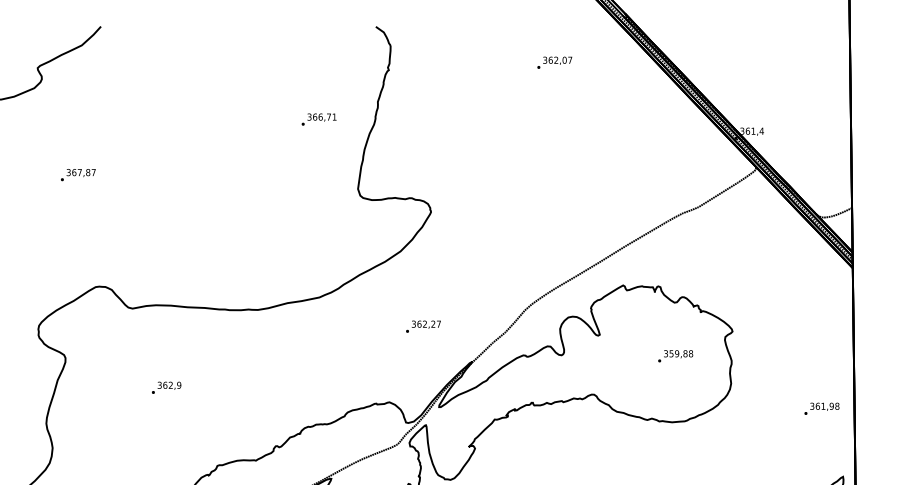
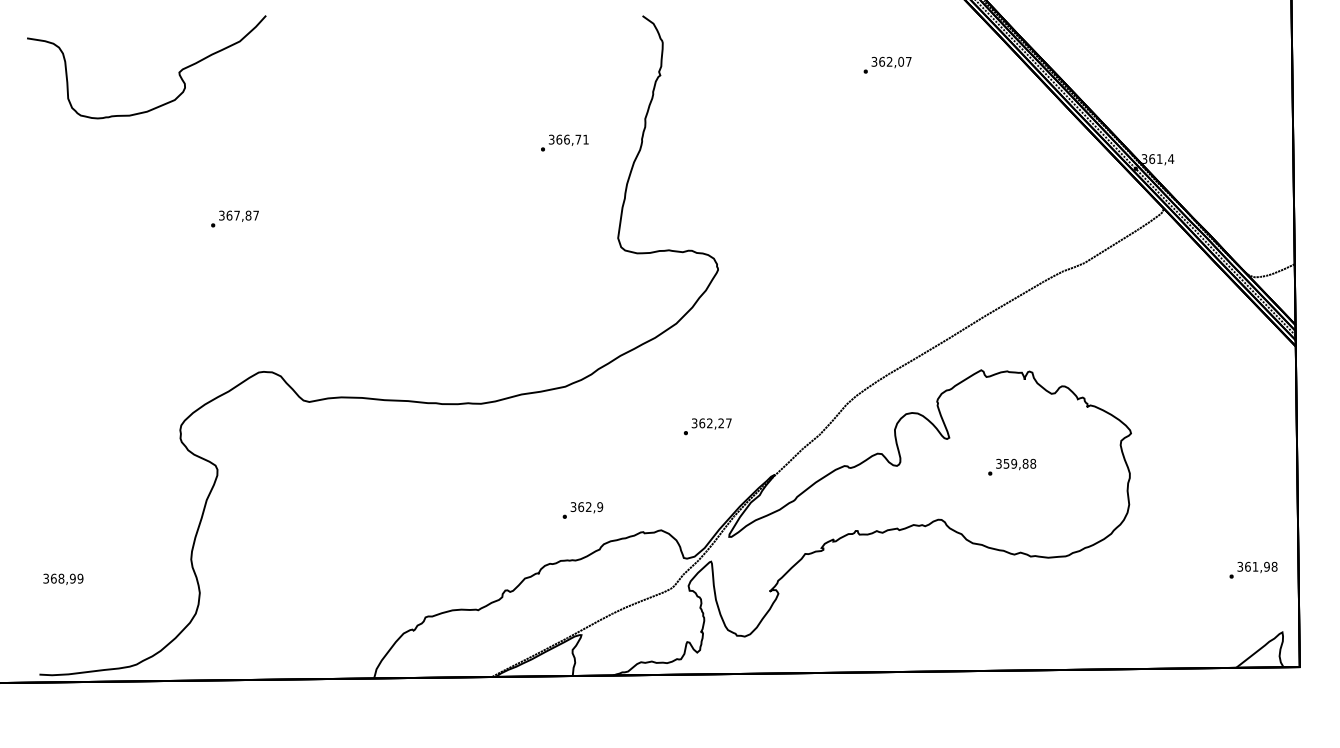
text: (675, 355) -> (1012, 466), moved
text: (166, 387) -> (582, 510), moved
text: (821, 408) -> (1253, 569), moved

